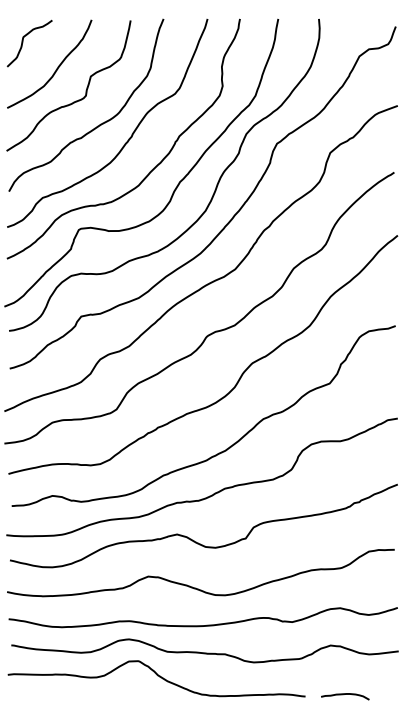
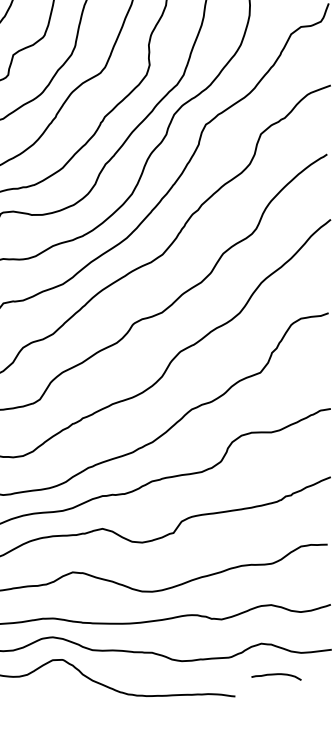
curve: (345, 694) -> (276, 674), moved

